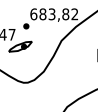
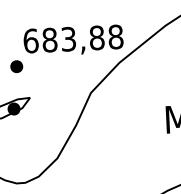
text: (74, 14) -> (115, 37), 683,82 -> 683,88

